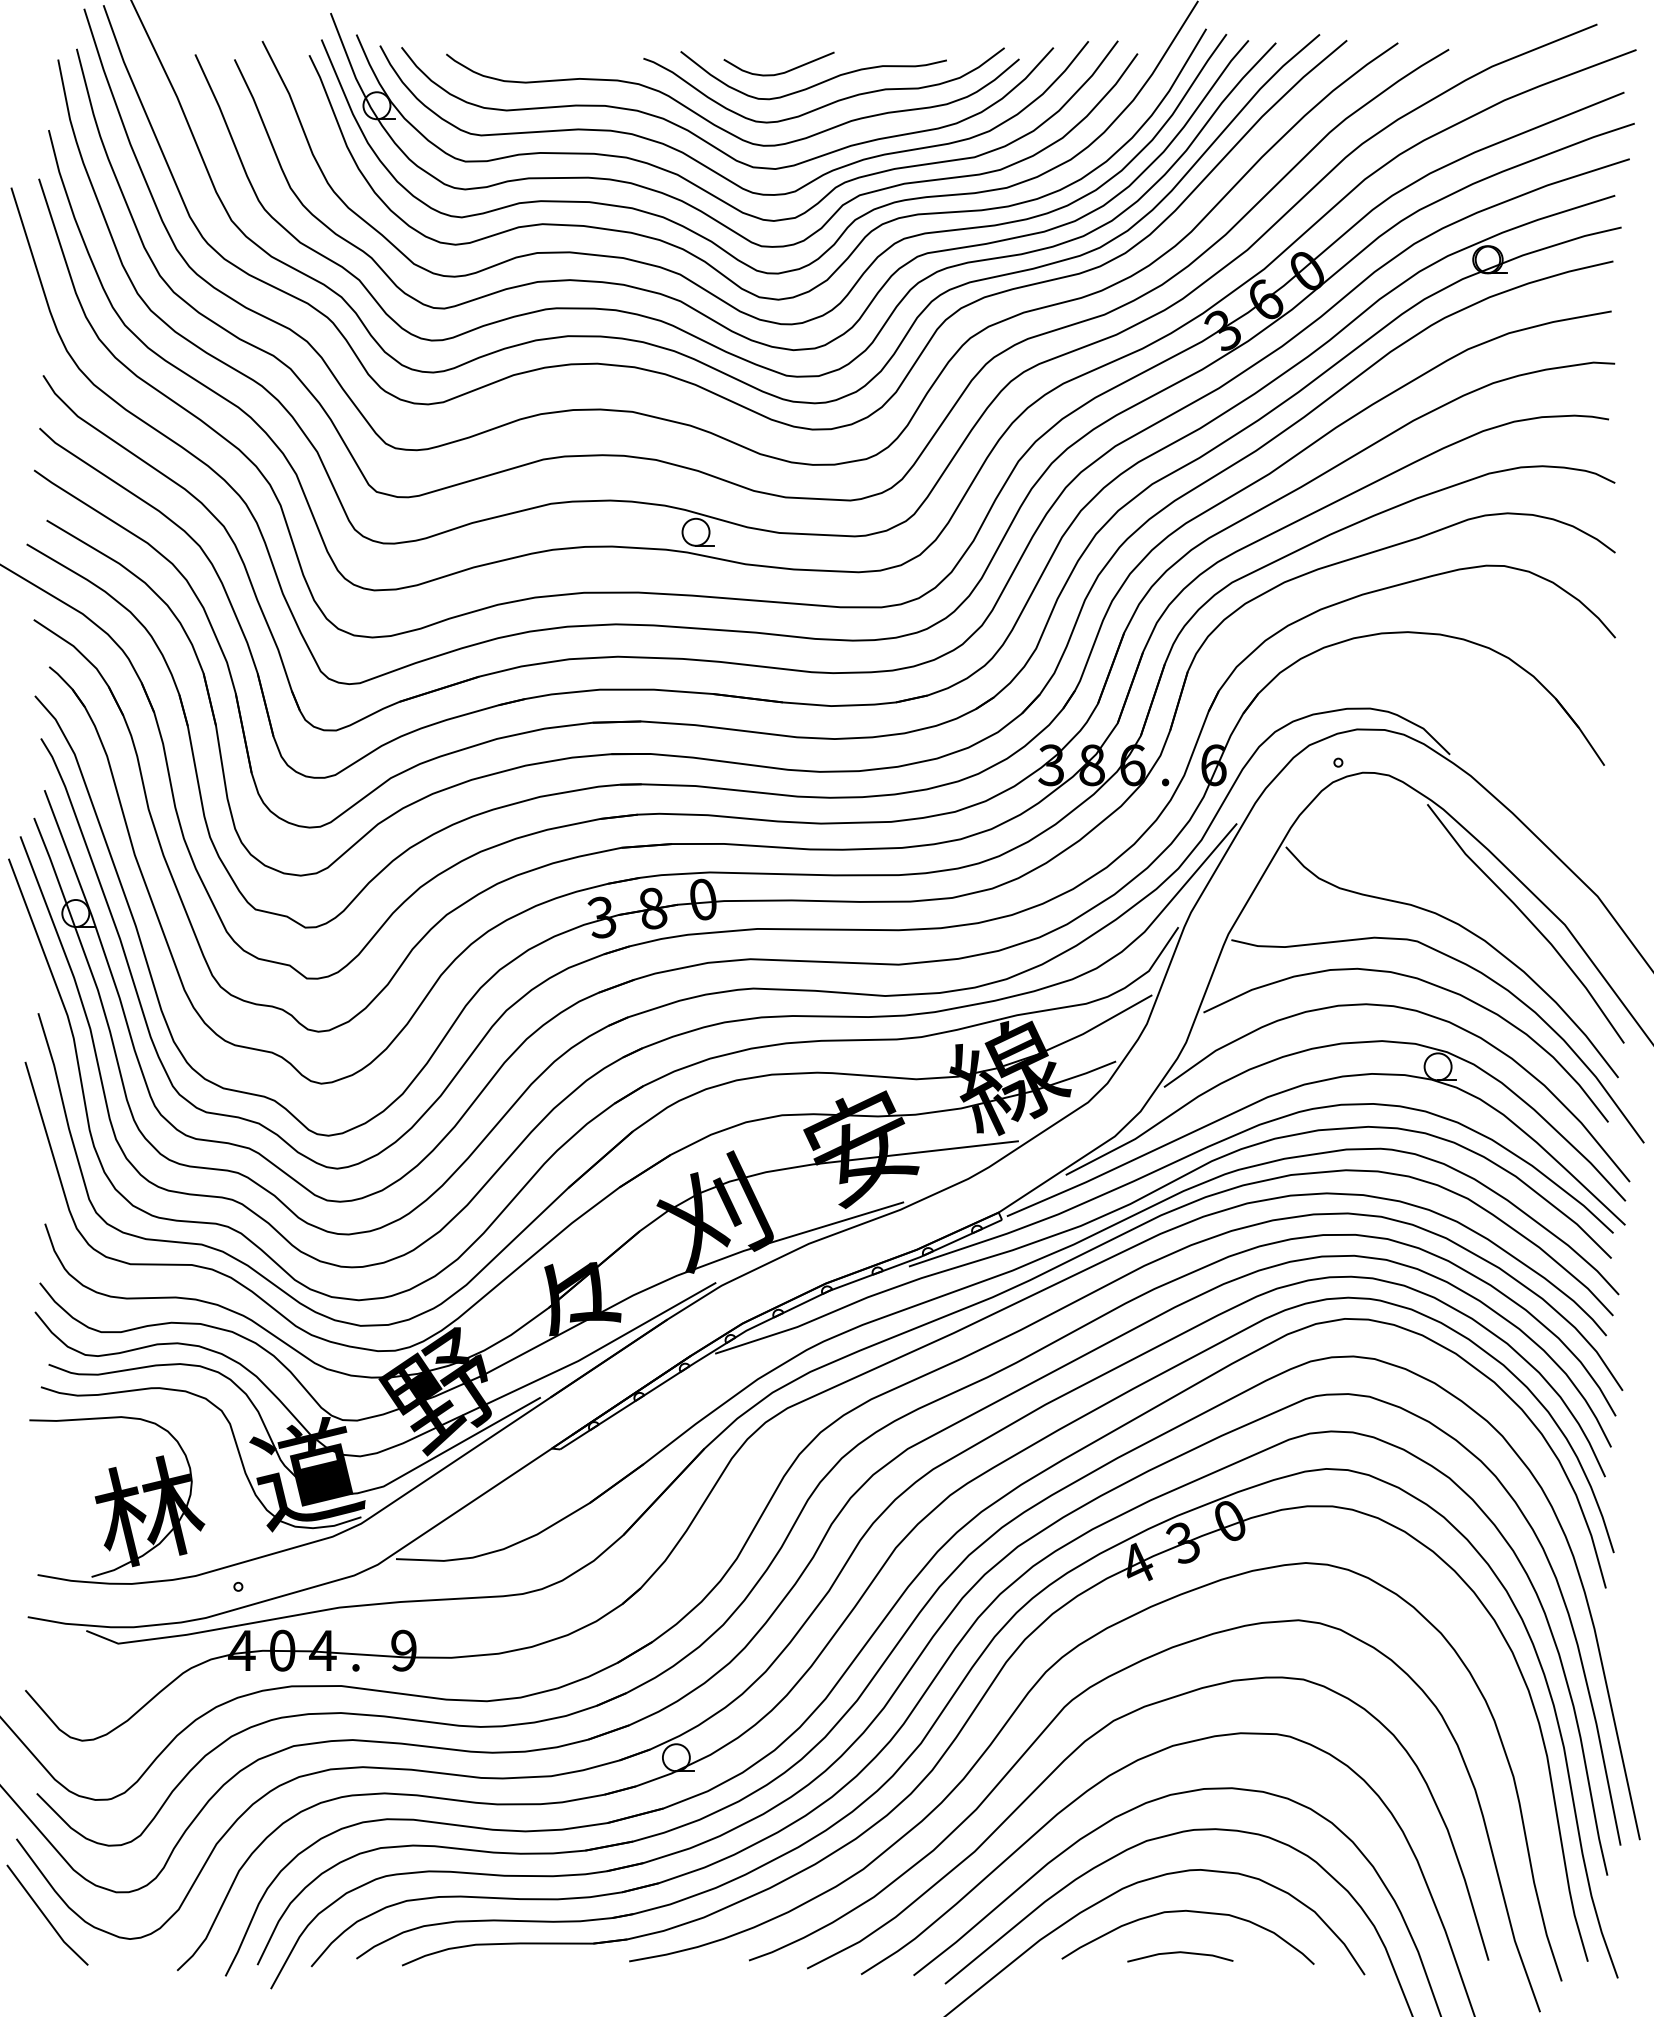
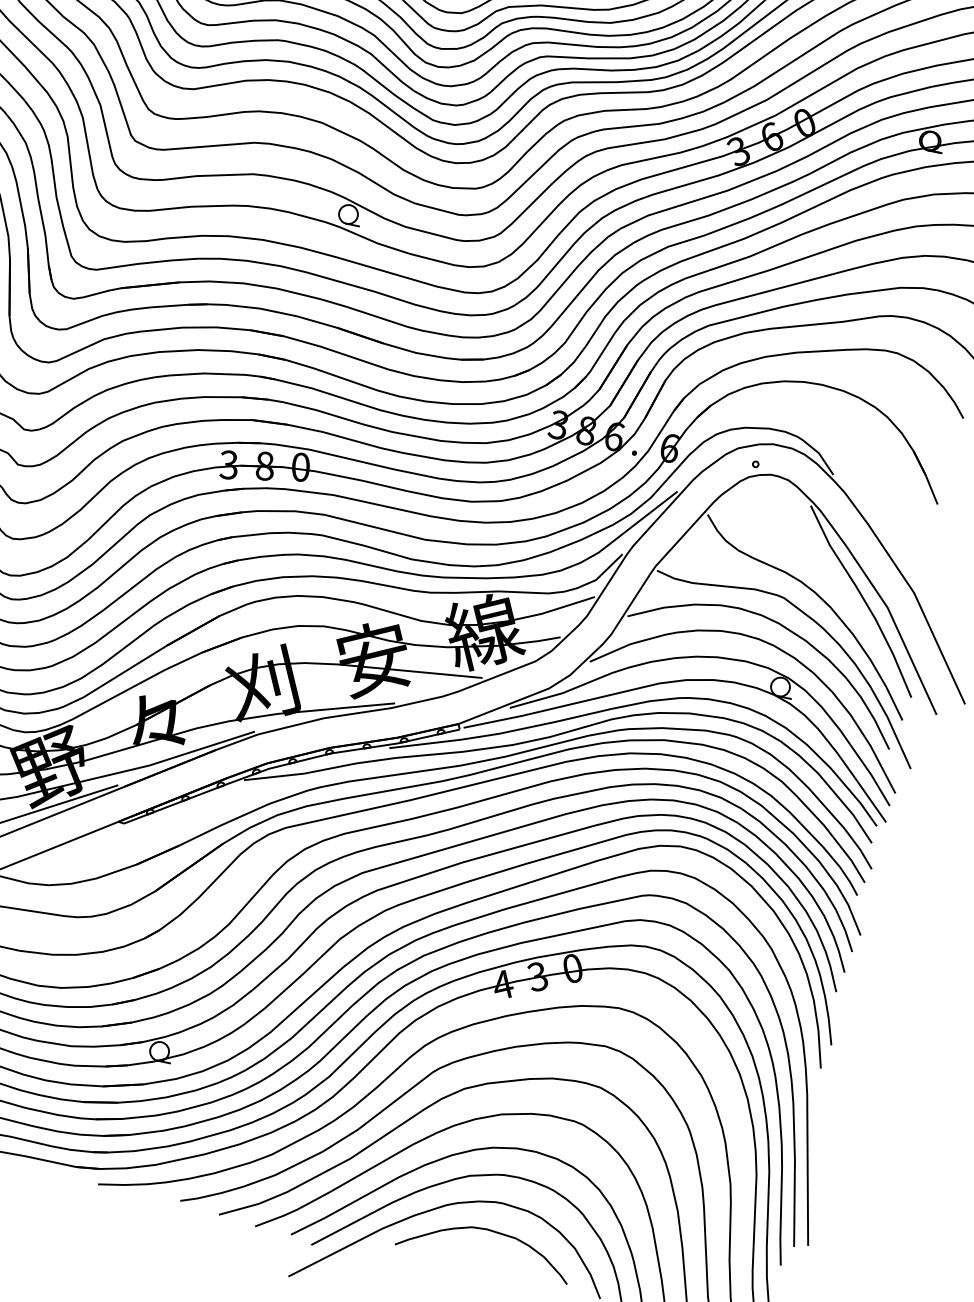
line: (1180, 1953) -> (477, 1257), removed

